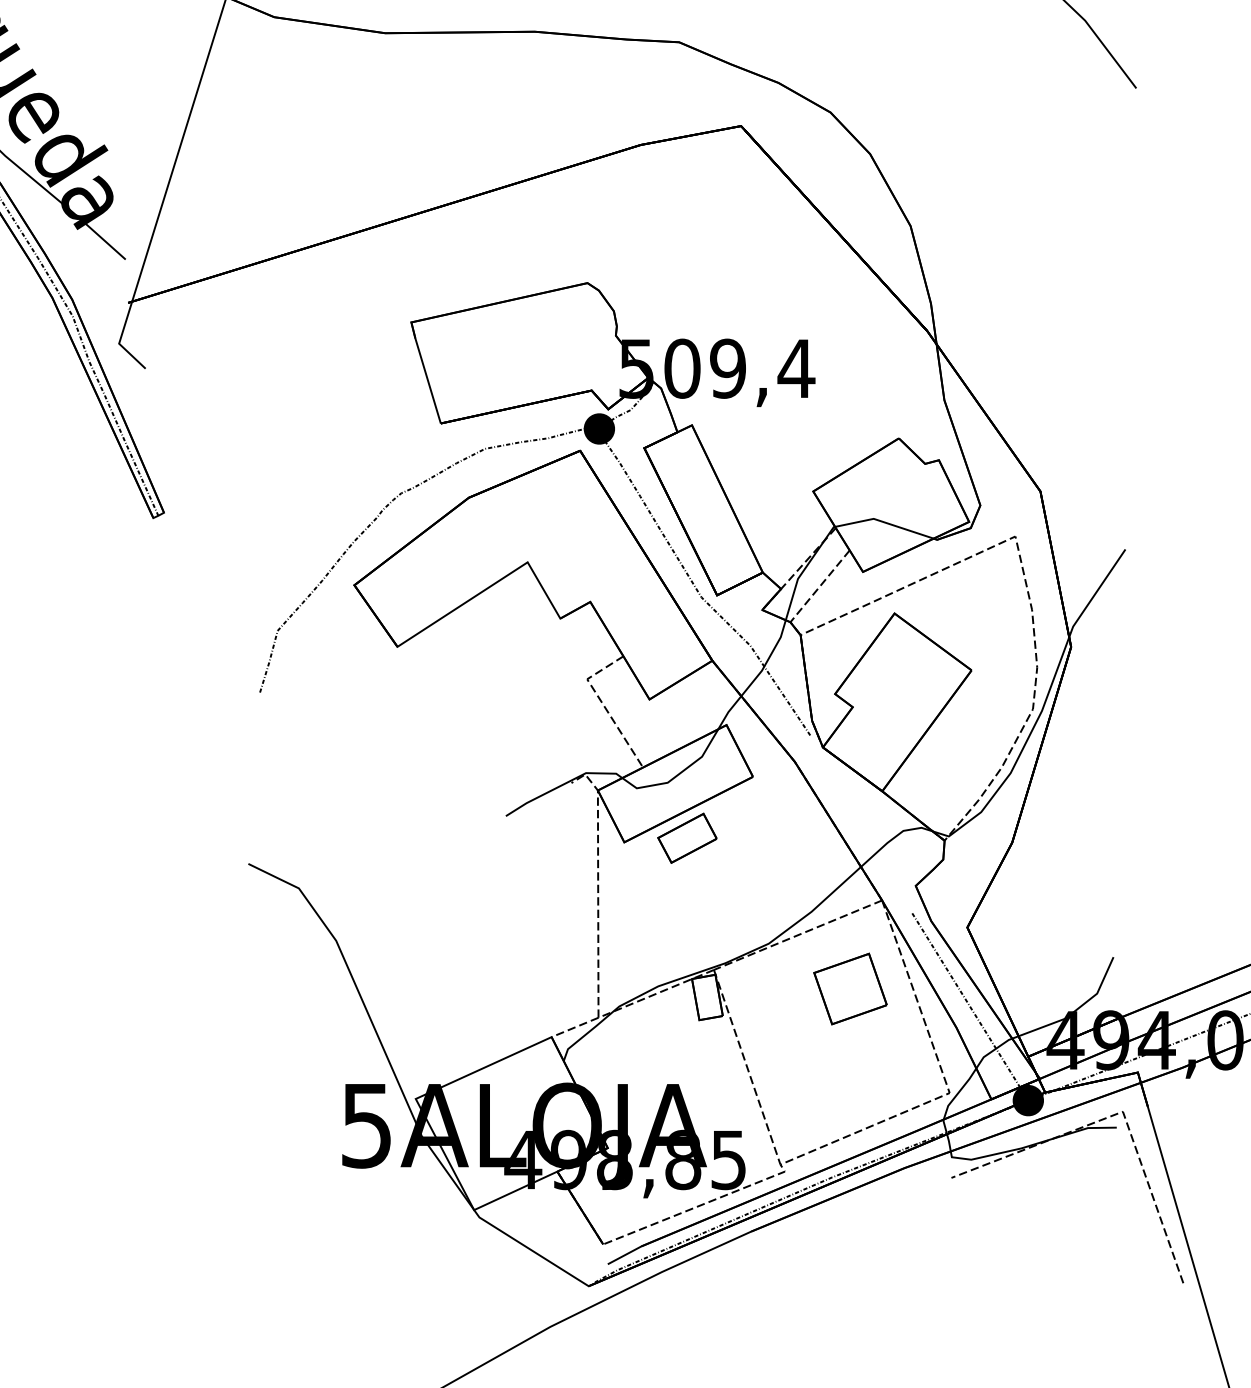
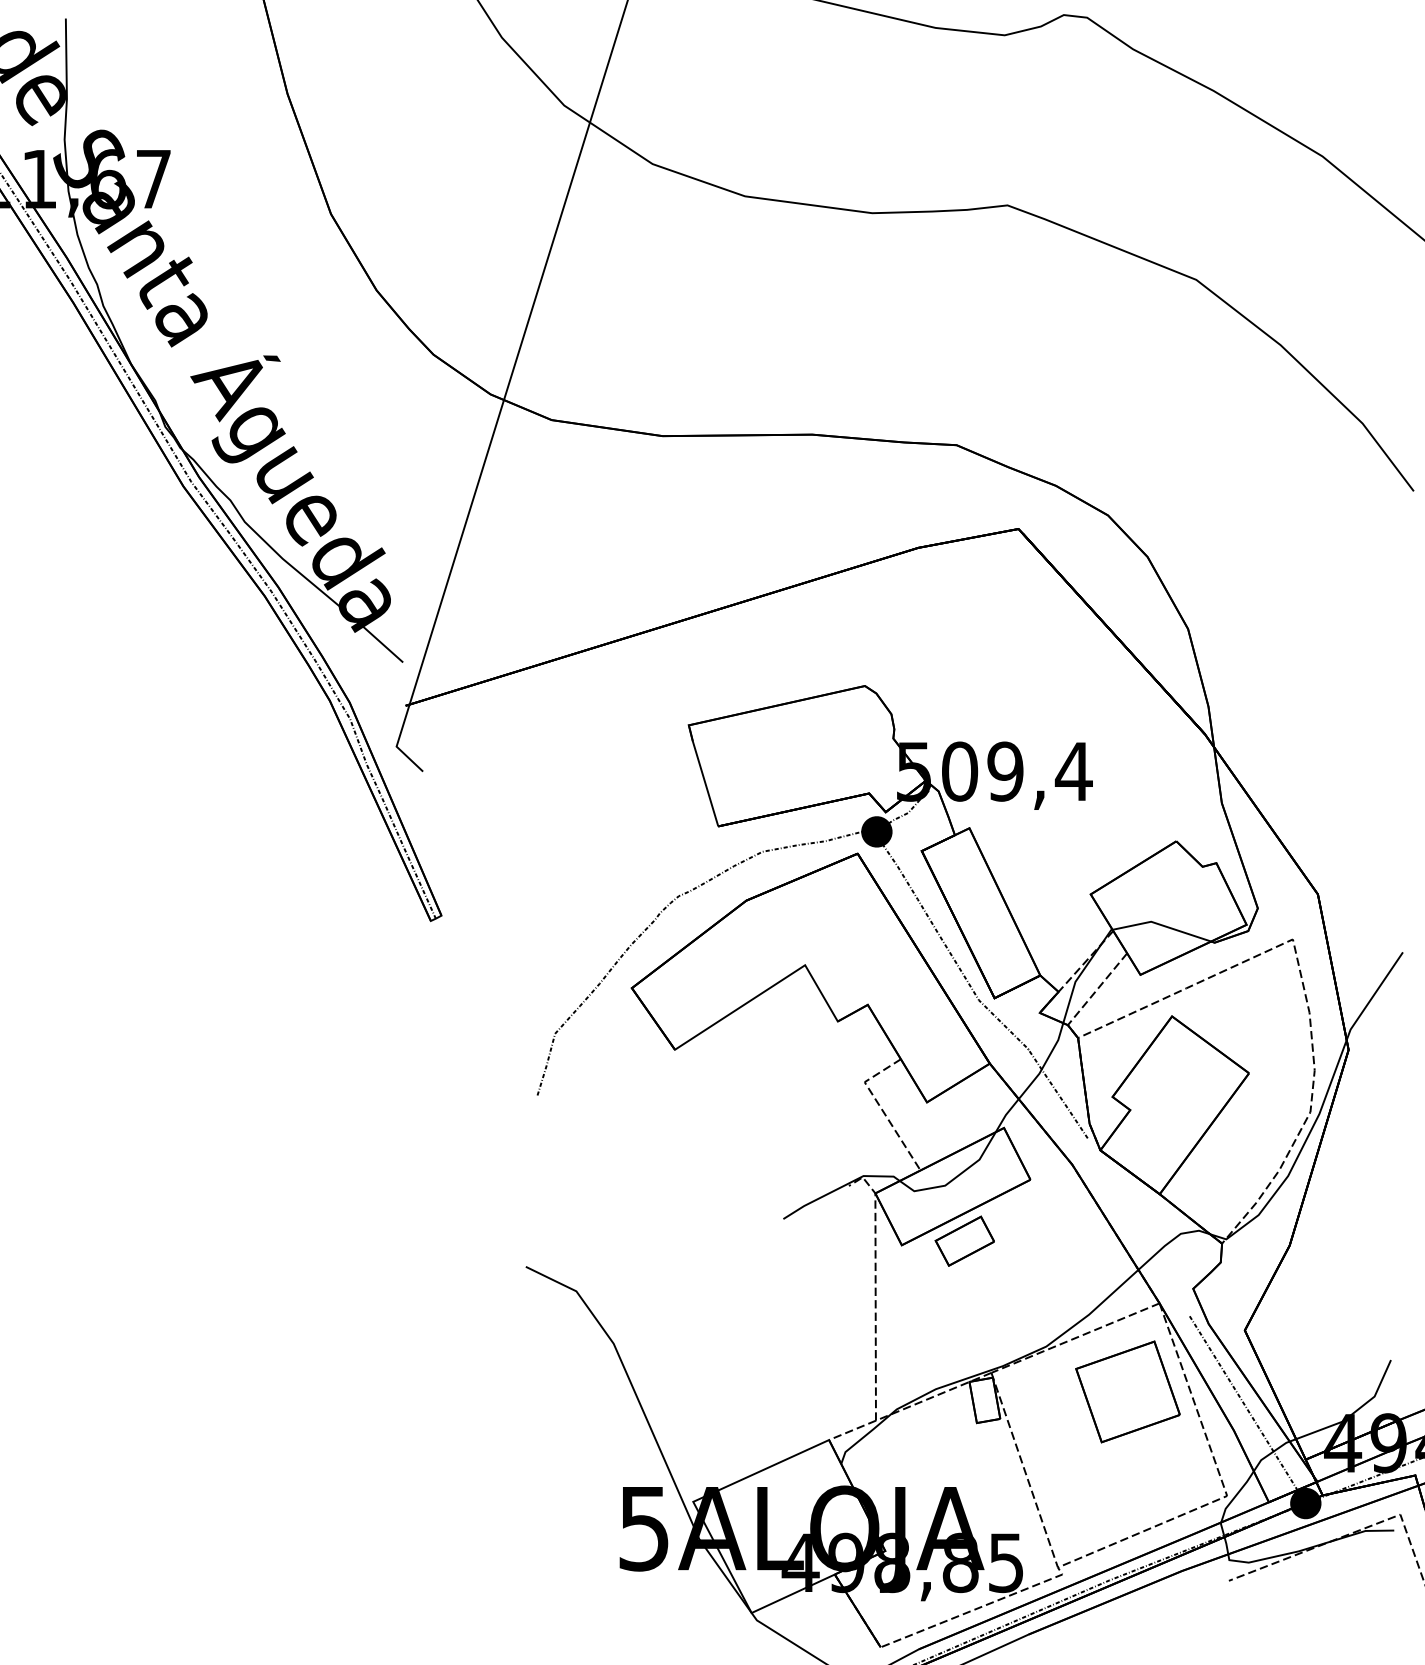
part: (850, 988) -> (1127, 1391), size x1.43

